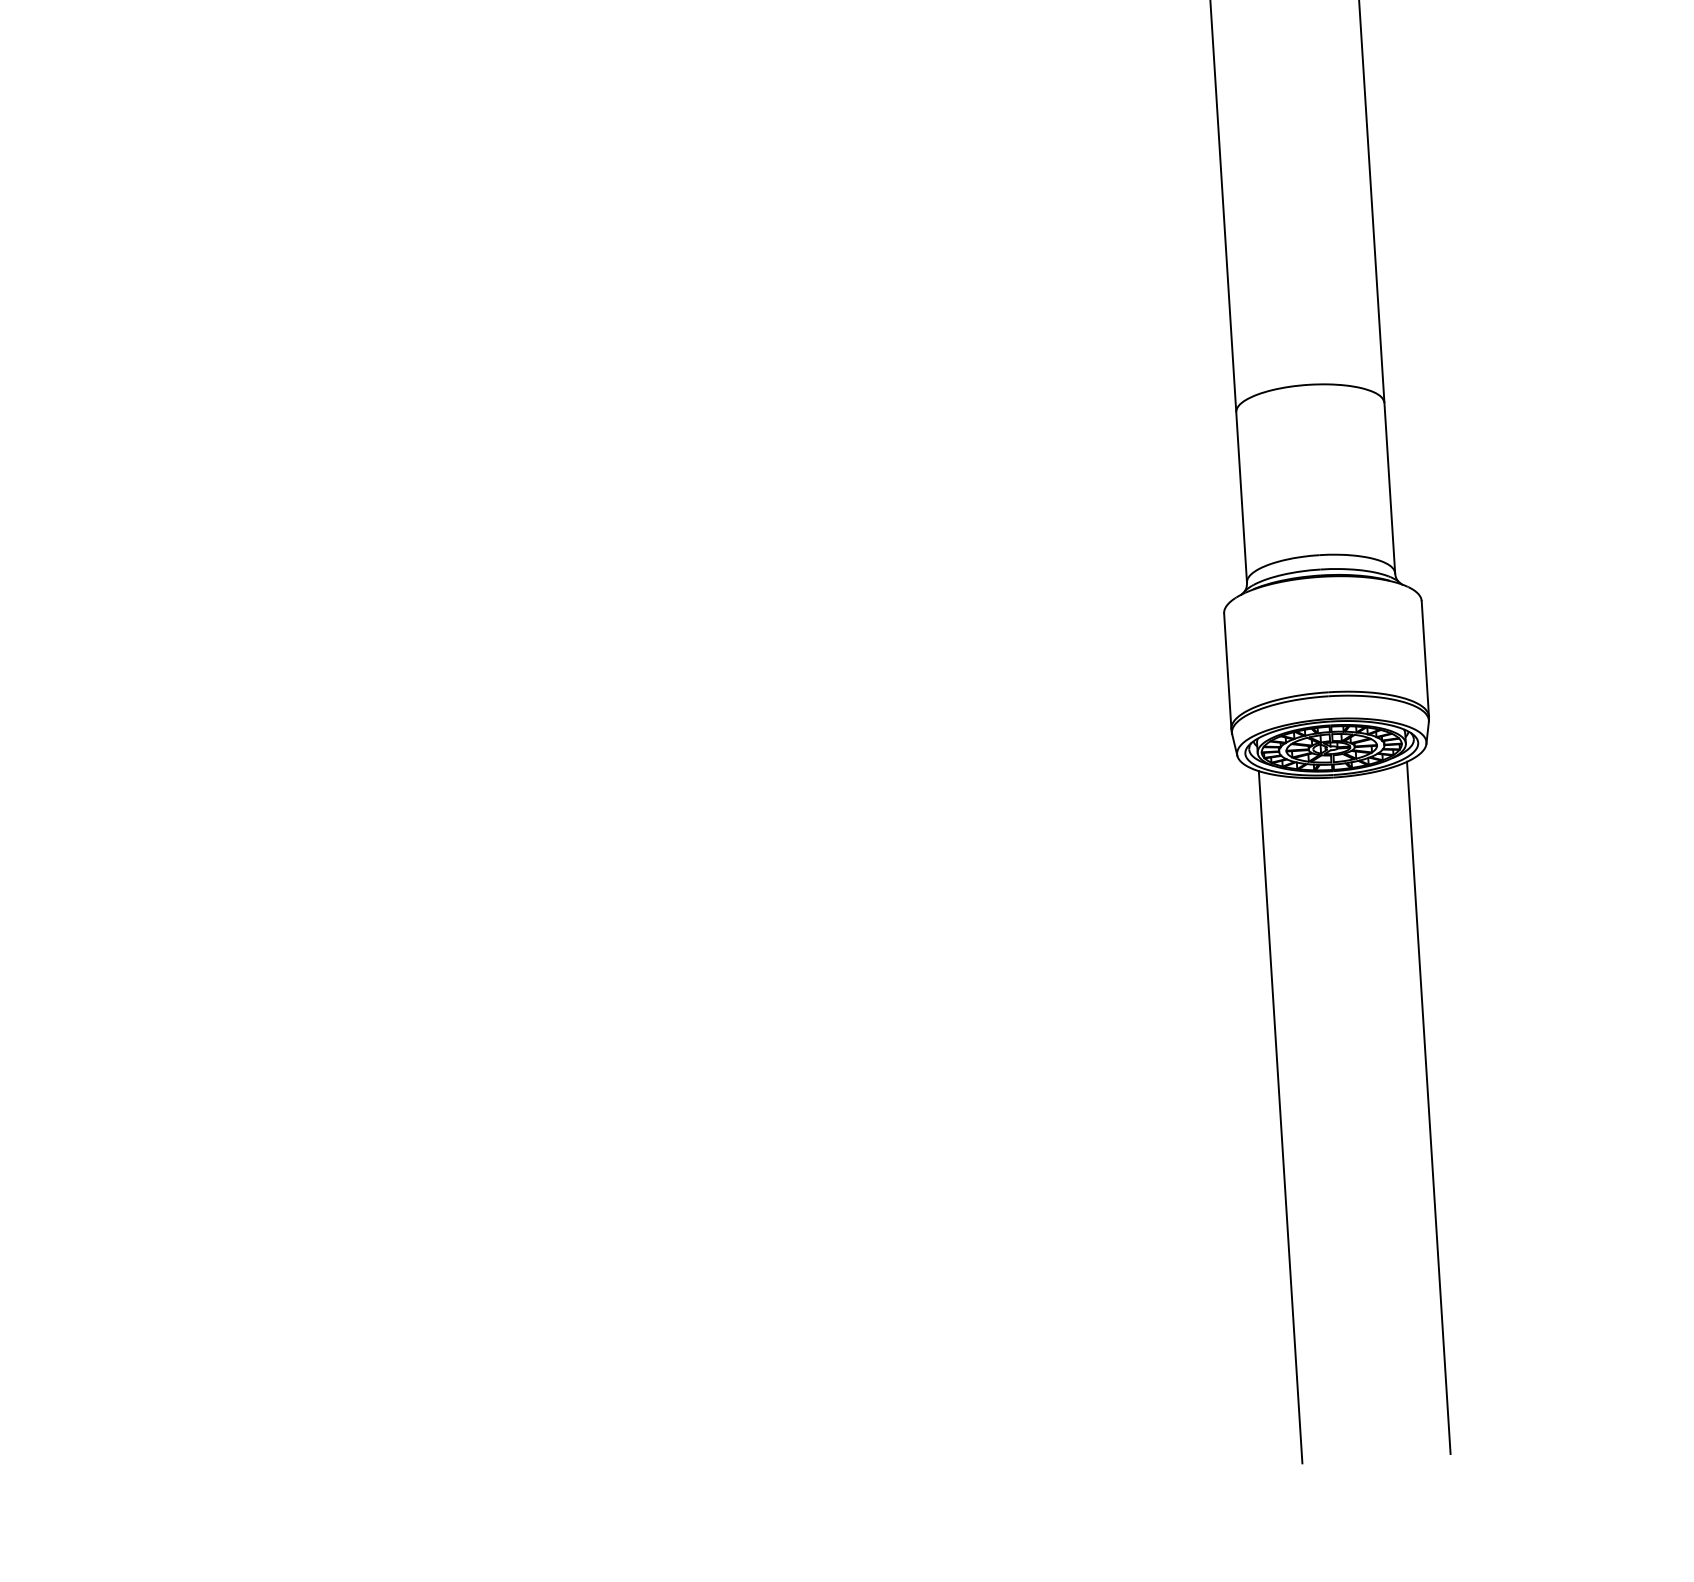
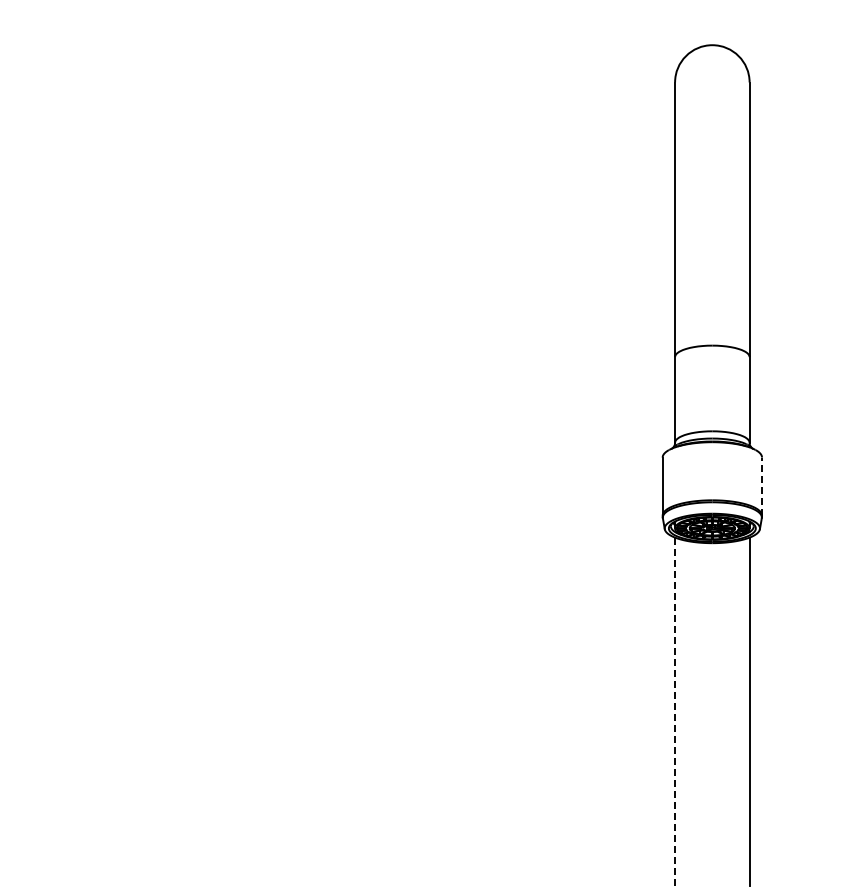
line: (1426, 658) -> (762, 486), solid -> dashed
line: (1281, 1116) -> (675, 711), solid -> dashed

